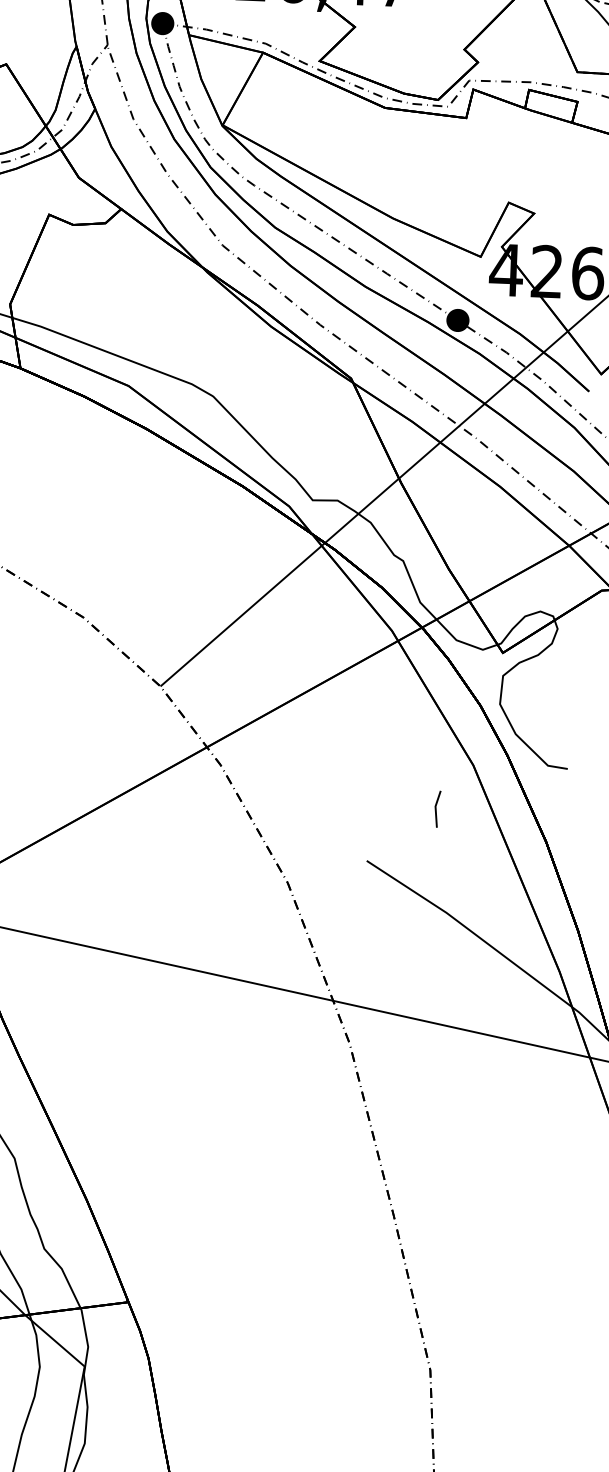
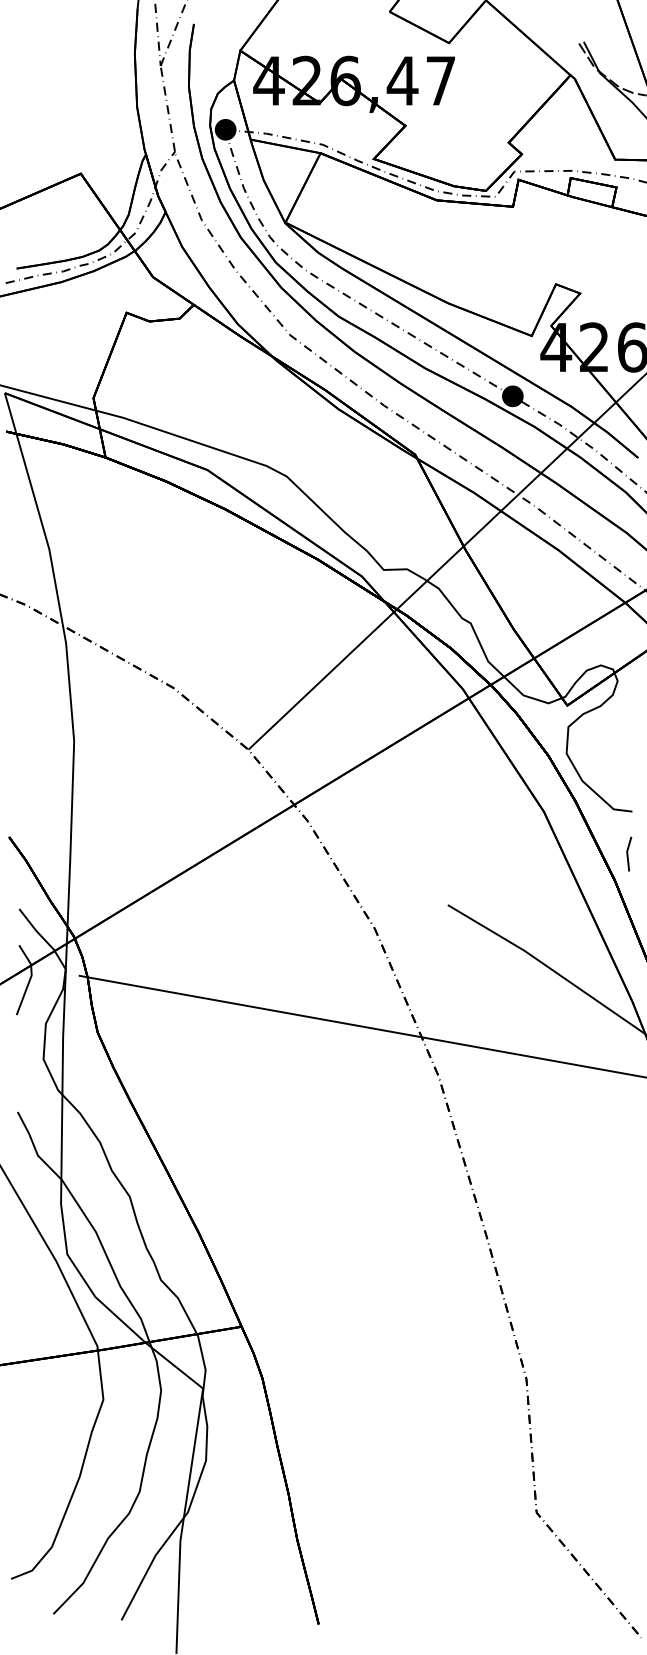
line: (436, 808) -> (628, 853), moved

